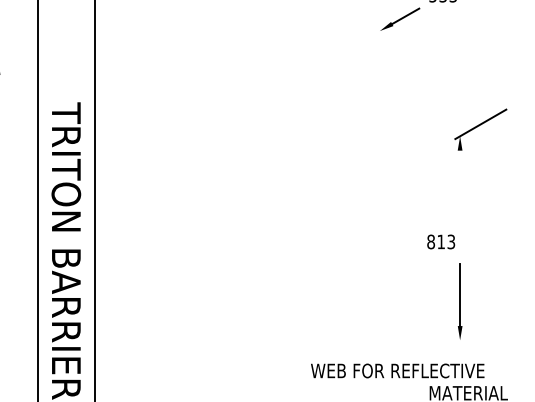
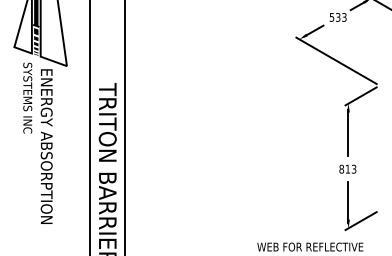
line: (440, 65) -> (336, 60), added
line: (460, 183) -> (348, 132), added
text: (440, 240) -> (347, 168), moved
line: (479, 329) -> (360, 221), added

